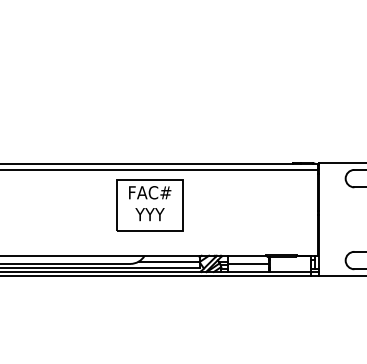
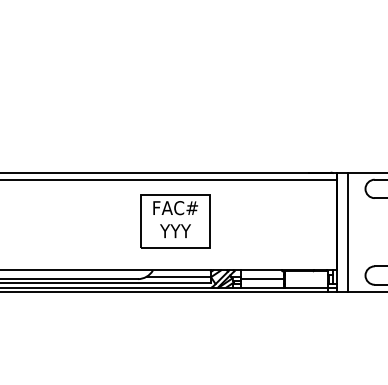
part: (149, 205) -> (174, 221), moved
line: (328, 219) -> (347, 232), added

